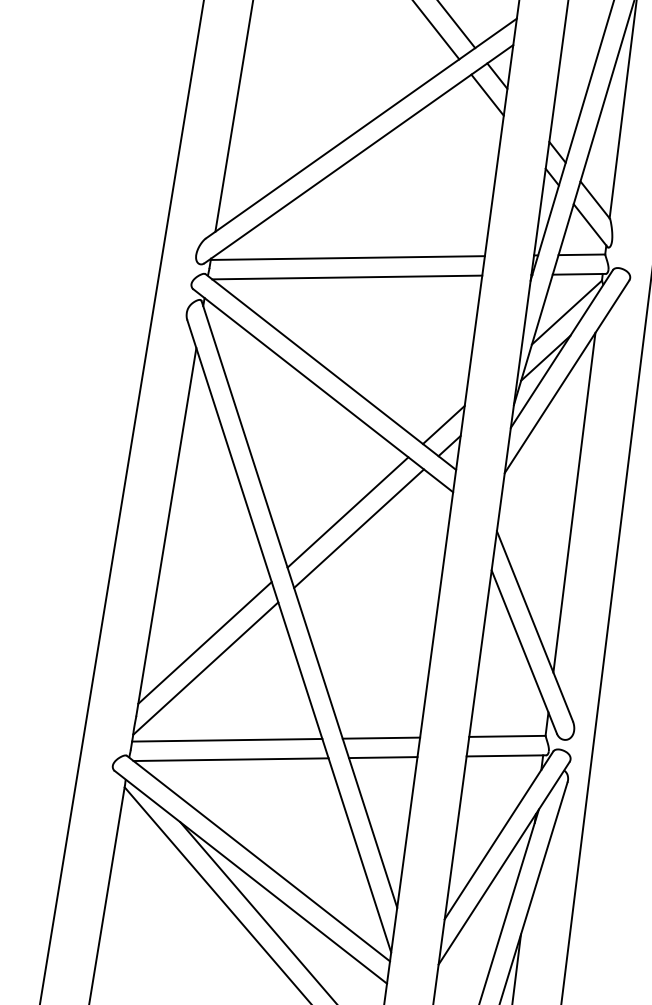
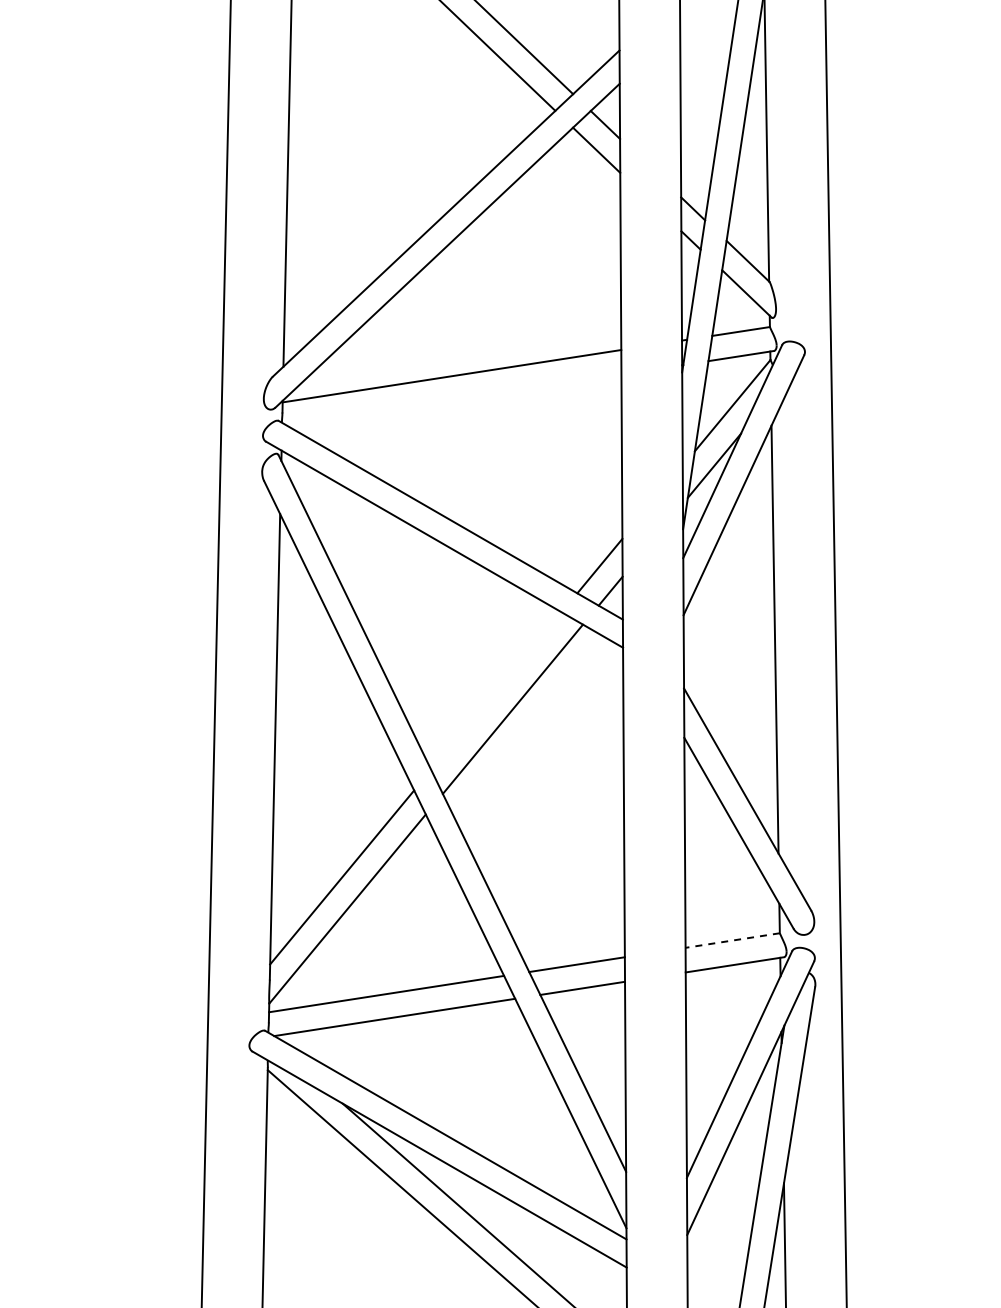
line: (347, 277) -> (454, 400), removed
line: (348, 511) -> (496, 690), removed
line: (507, 736) -> (732, 940), solid -> dashed

